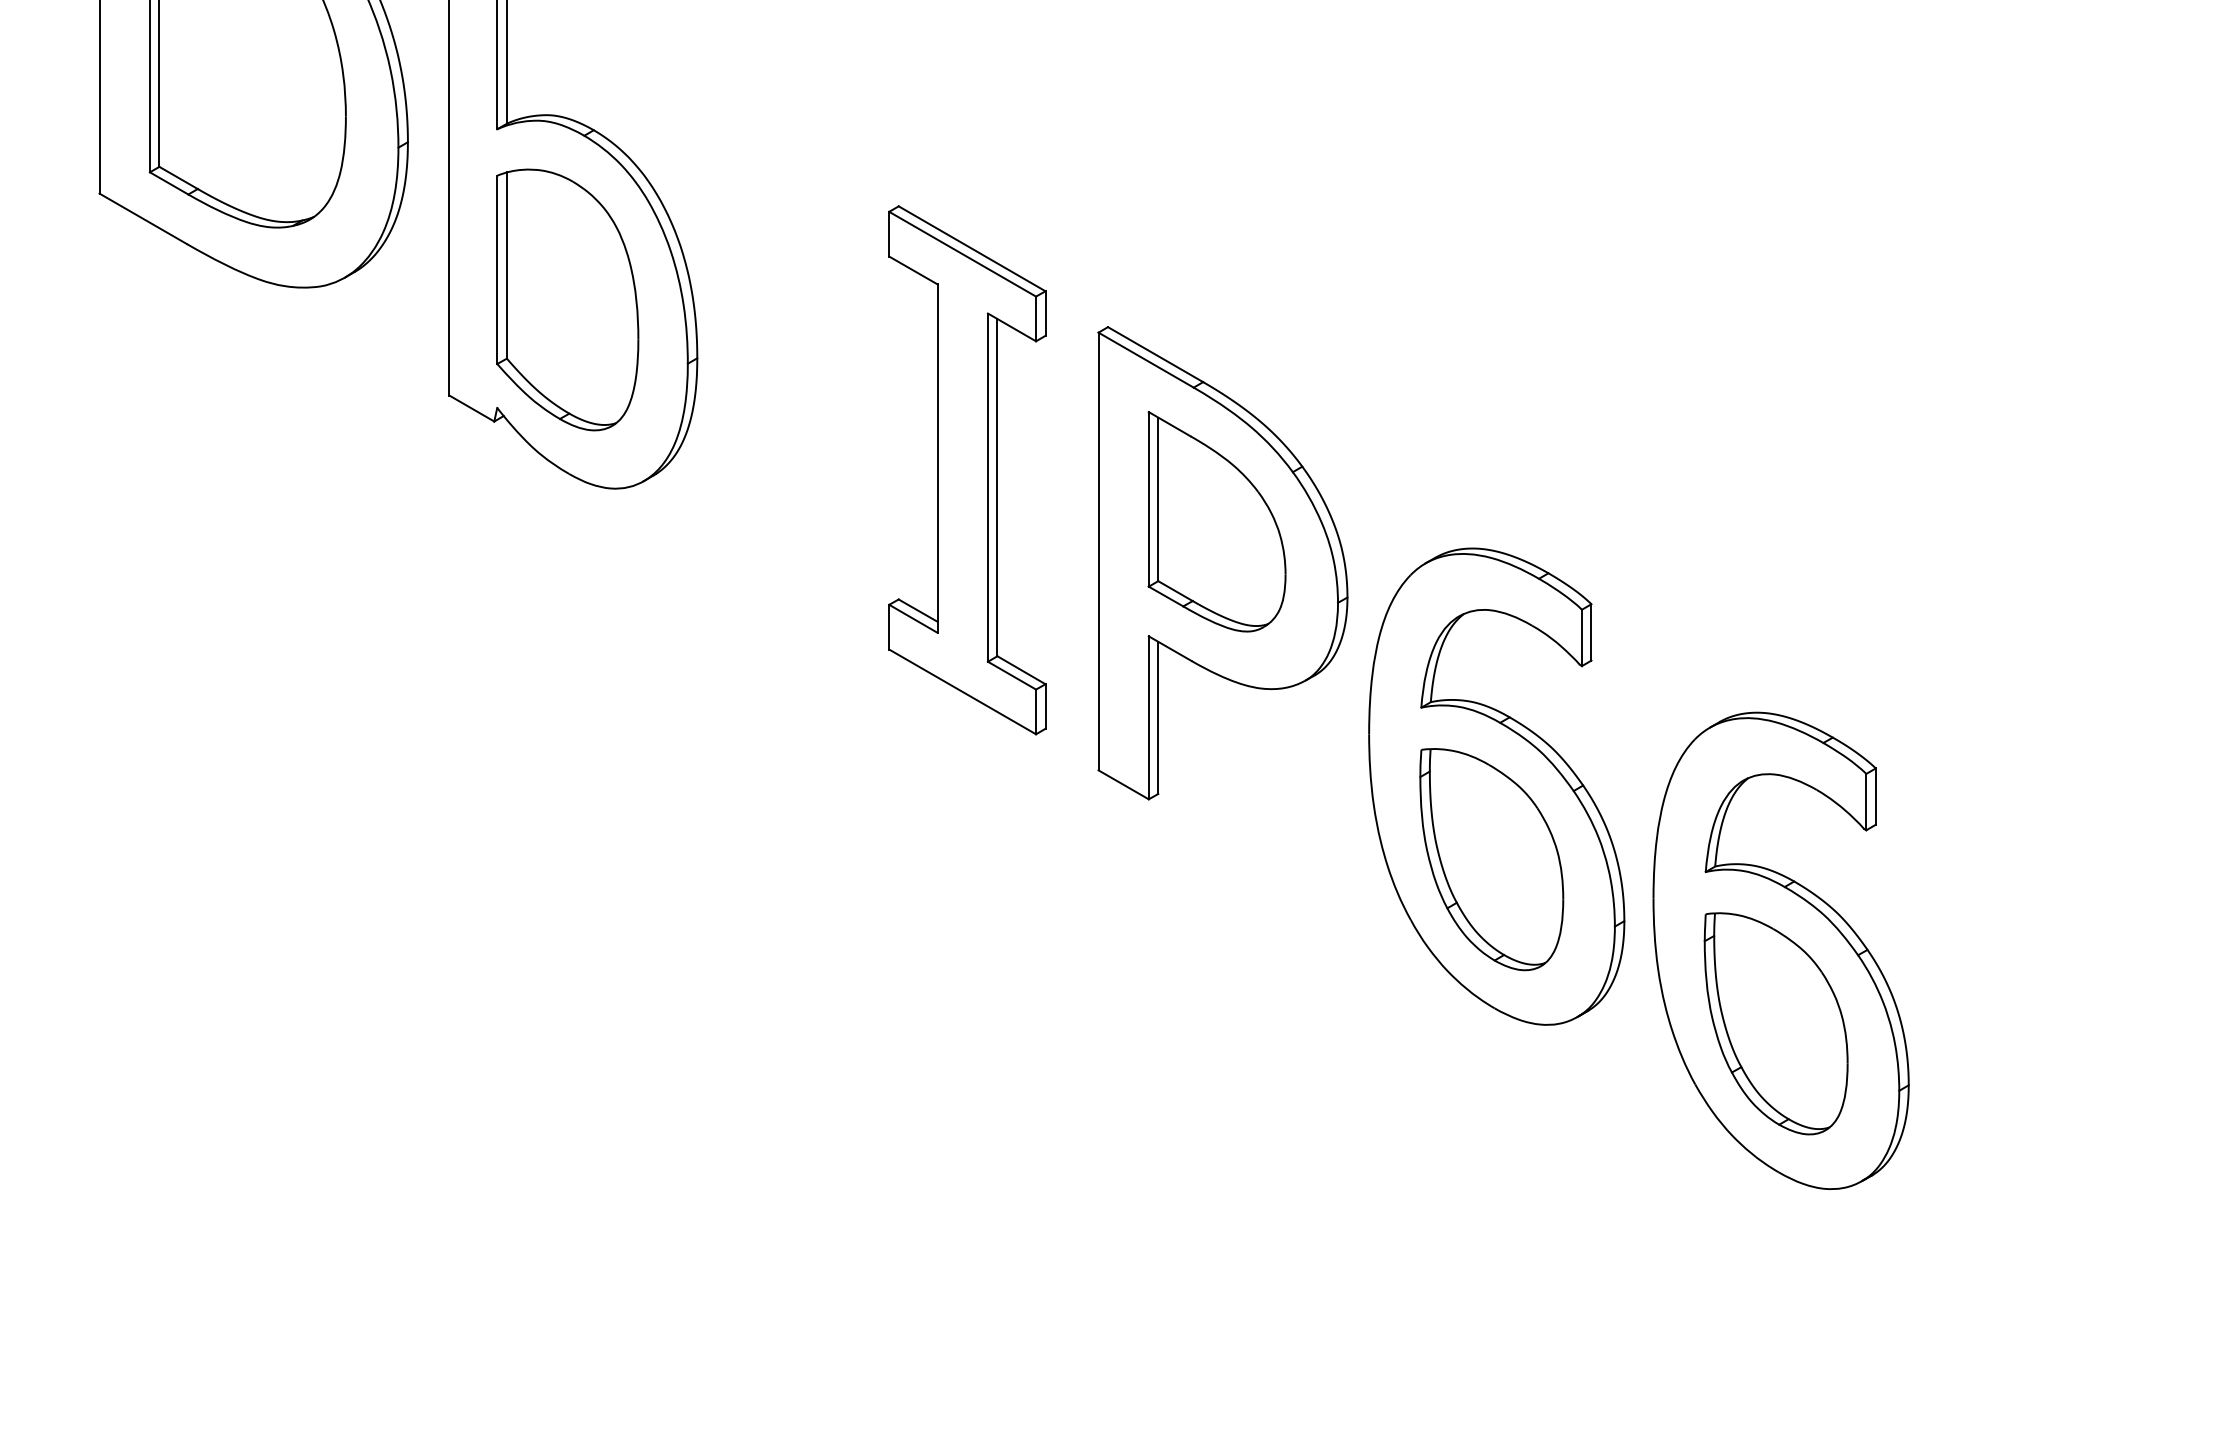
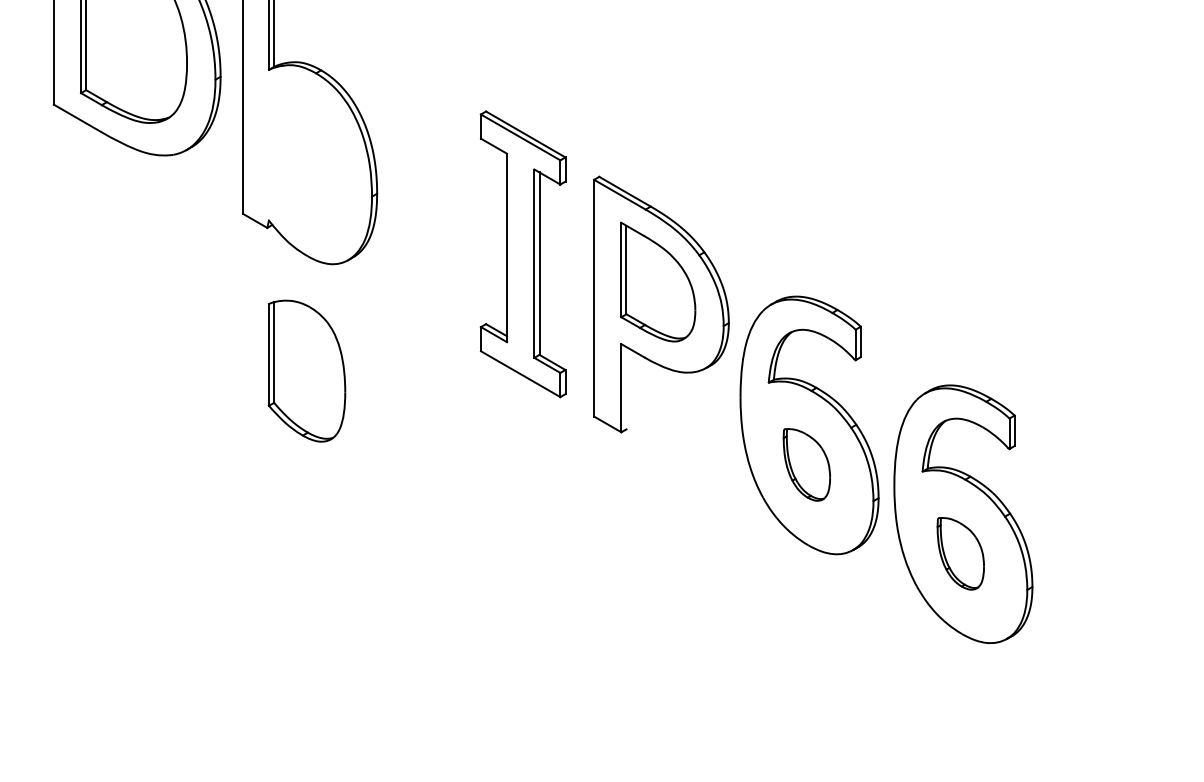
part: (566, 298) -> (306, 370), moved
line: (1158, 718) -> (626, 388), removed
part: (1491, 858) -> (806, 464), size x0.6
part: (1775, 1023) -> (960, 553), size x0.6

